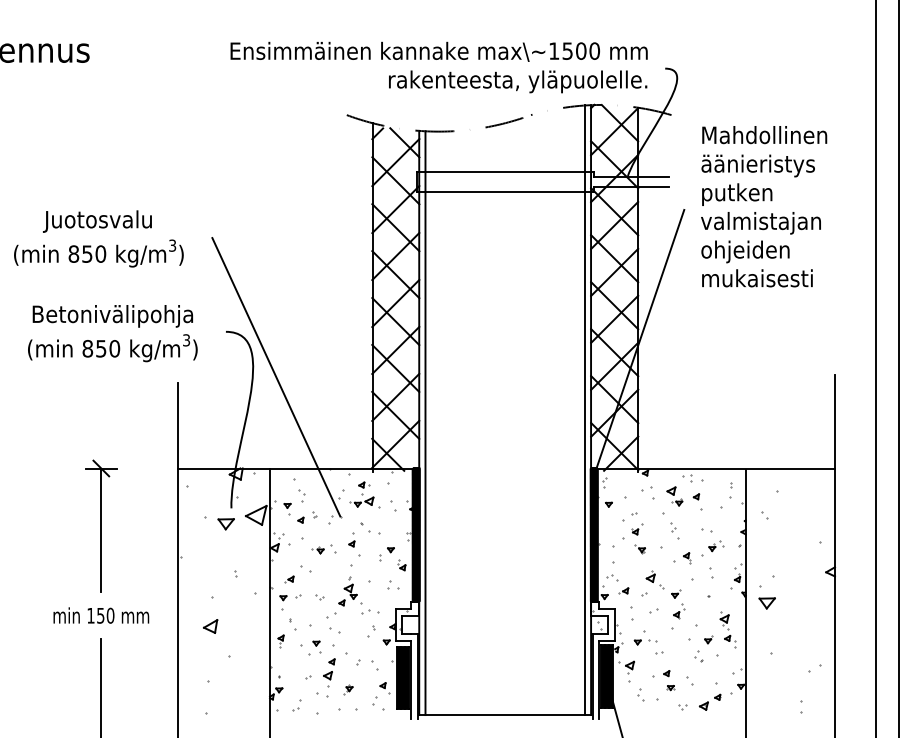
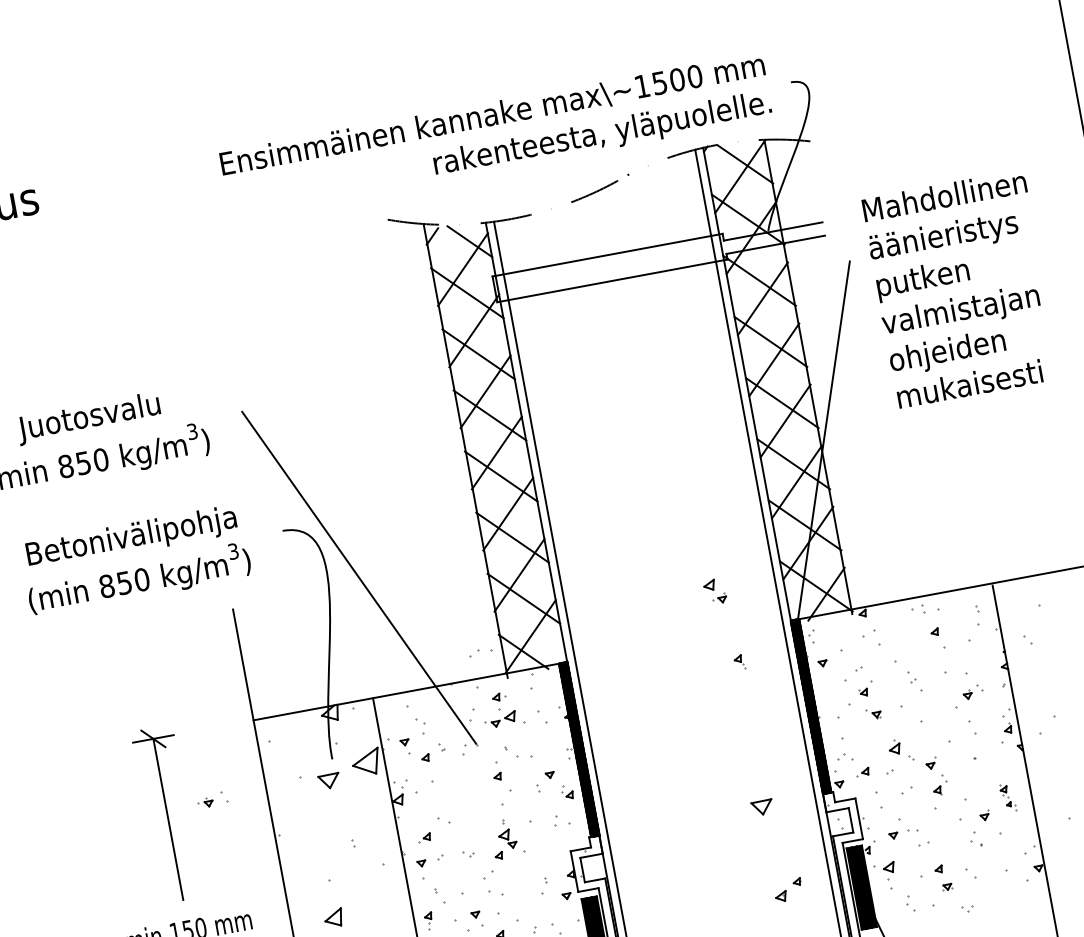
text: (764, 206) -> (961, 288), moved
part: (674, 496) -> (714, 591), moved
part: (706, 530) -> (956, 673), size x1.6
part: (323, 549) -> (212, 800), moved
part: (687, 558) -> (739, 662), moved
part: (766, 603) -> (761, 807), moved
part: (370, 611) -> (480, 651), moved
part: (727, 629) -> (1007, 797), size x0.6
part: (709, 701) -> (787, 889), moved

